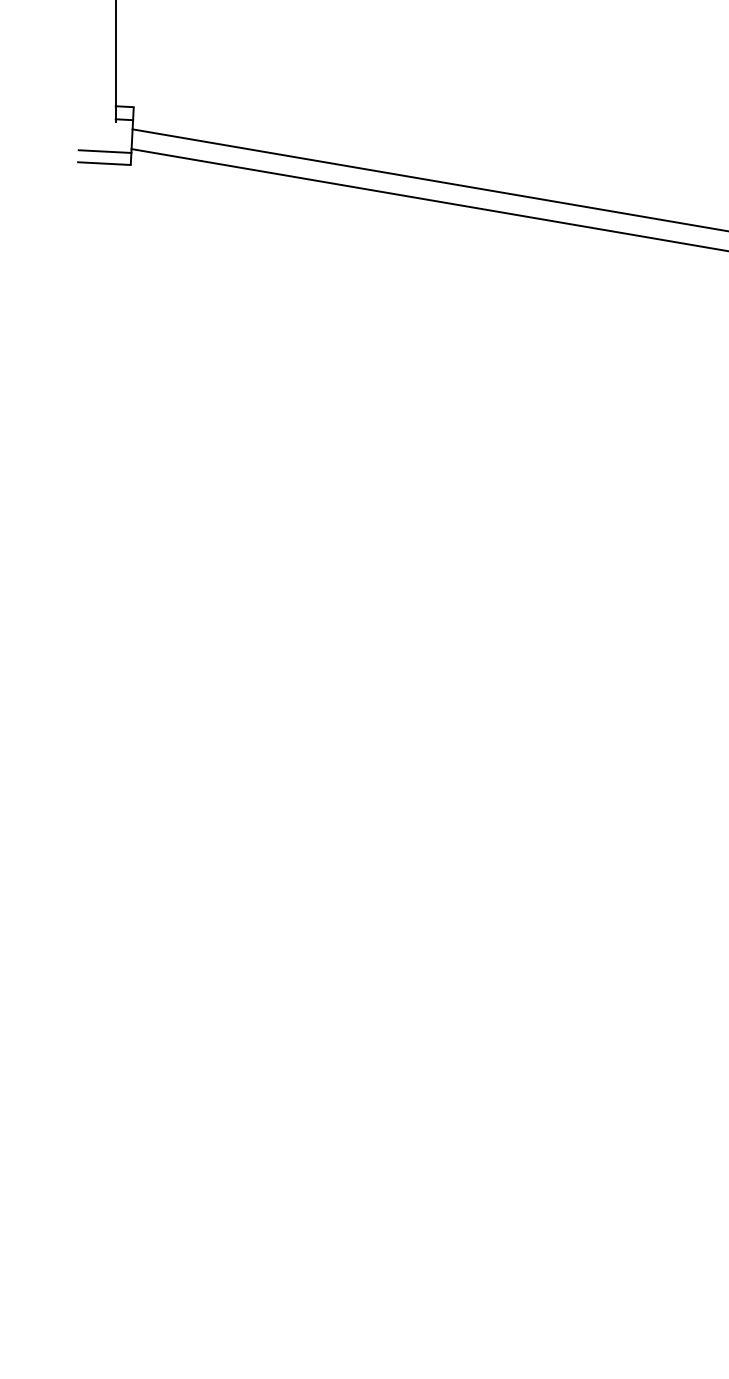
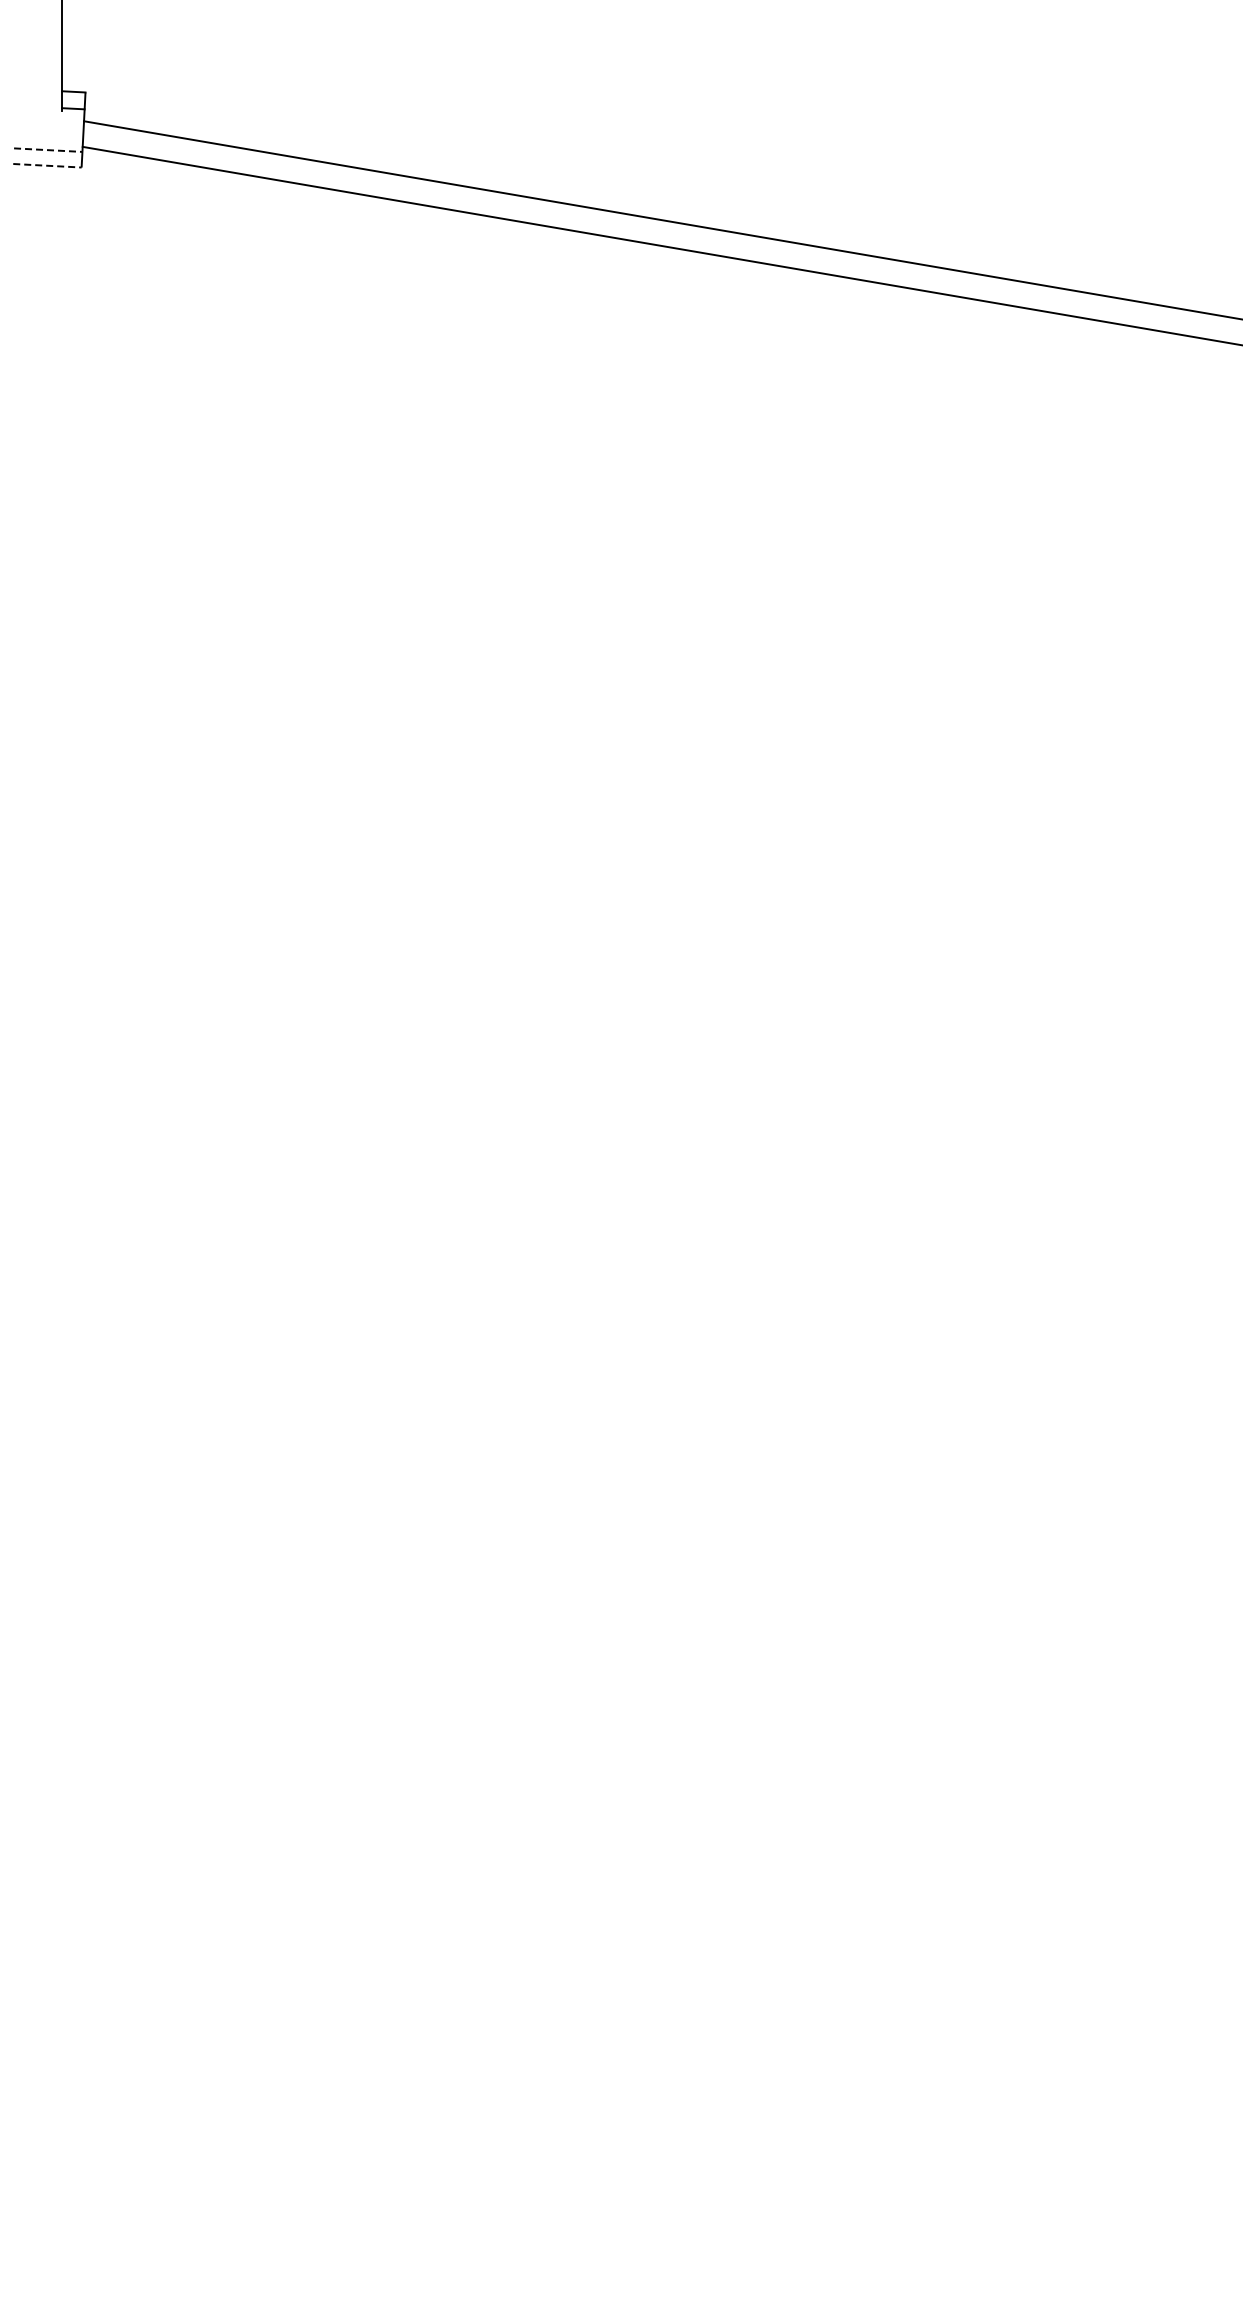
line: (105, 151) -> (48, 150), solid -> dashed
line: (104, 163) -> (47, 165), solid -> dashed

